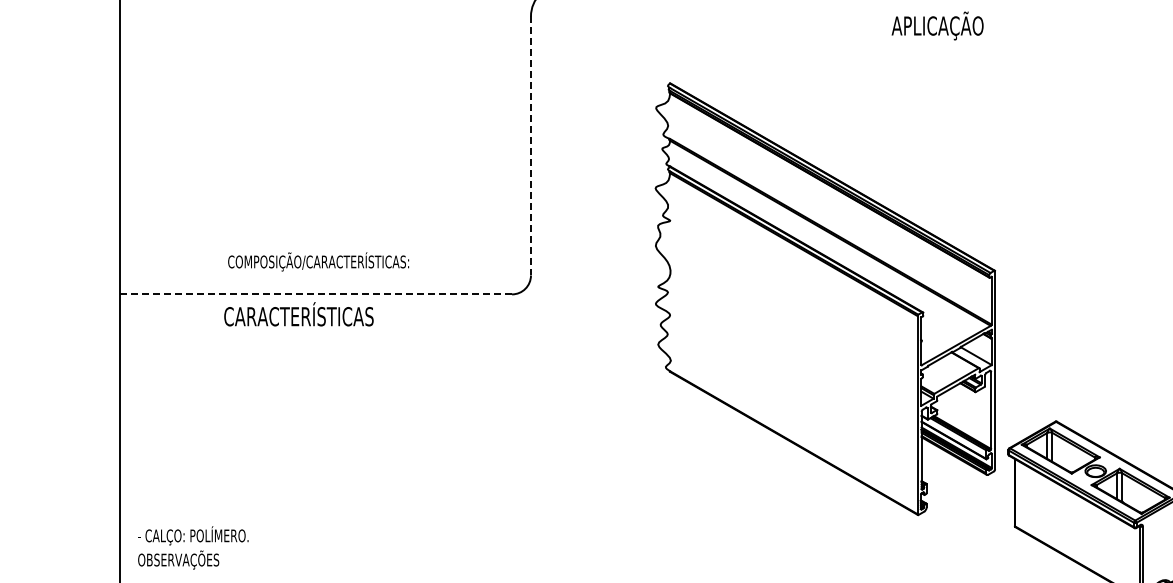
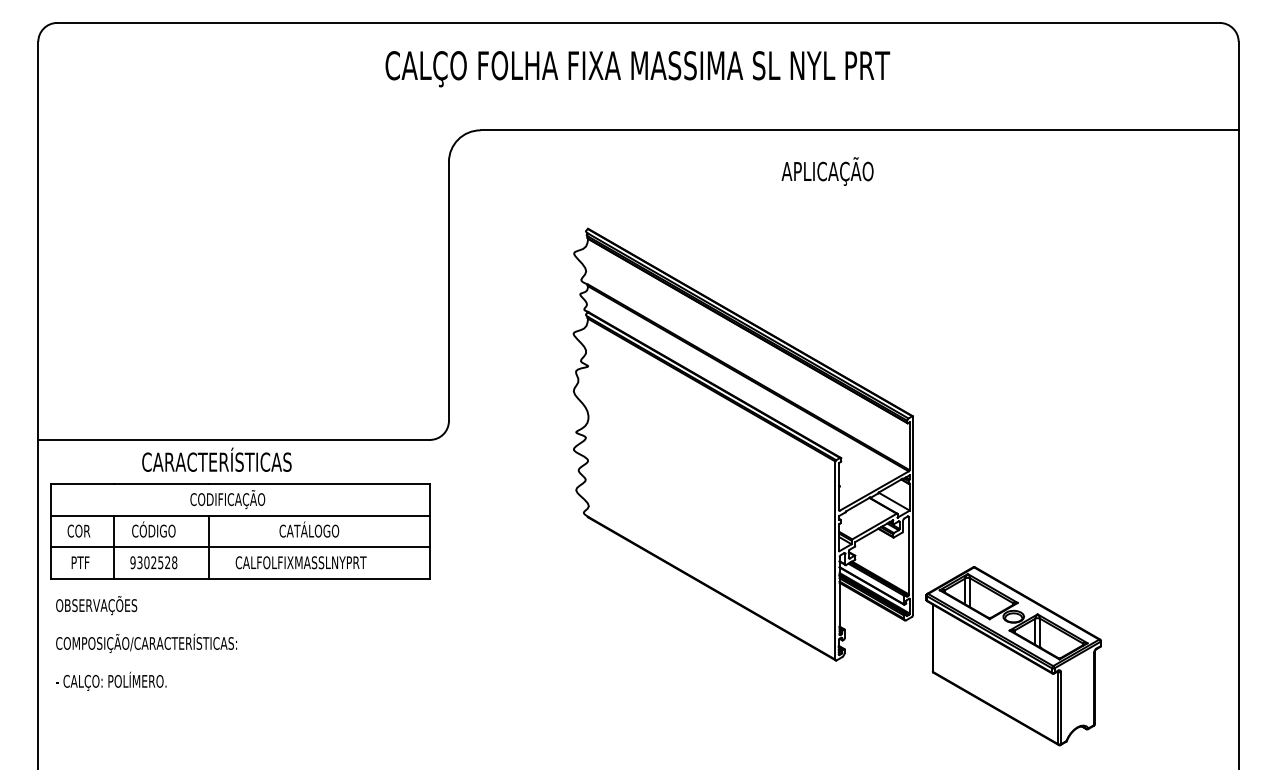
text: (937, 25) -> (827, 171), moved
line: (530, 145) -> (448, 291), dashed -> solid
text: (318, 261) -> (146, 643), moved
line: (316, 293) -> (234, 439), dashed -> solid
part: (322, 385) -> (240, 531), added
text: (178, 559) -> (96, 605), moved

